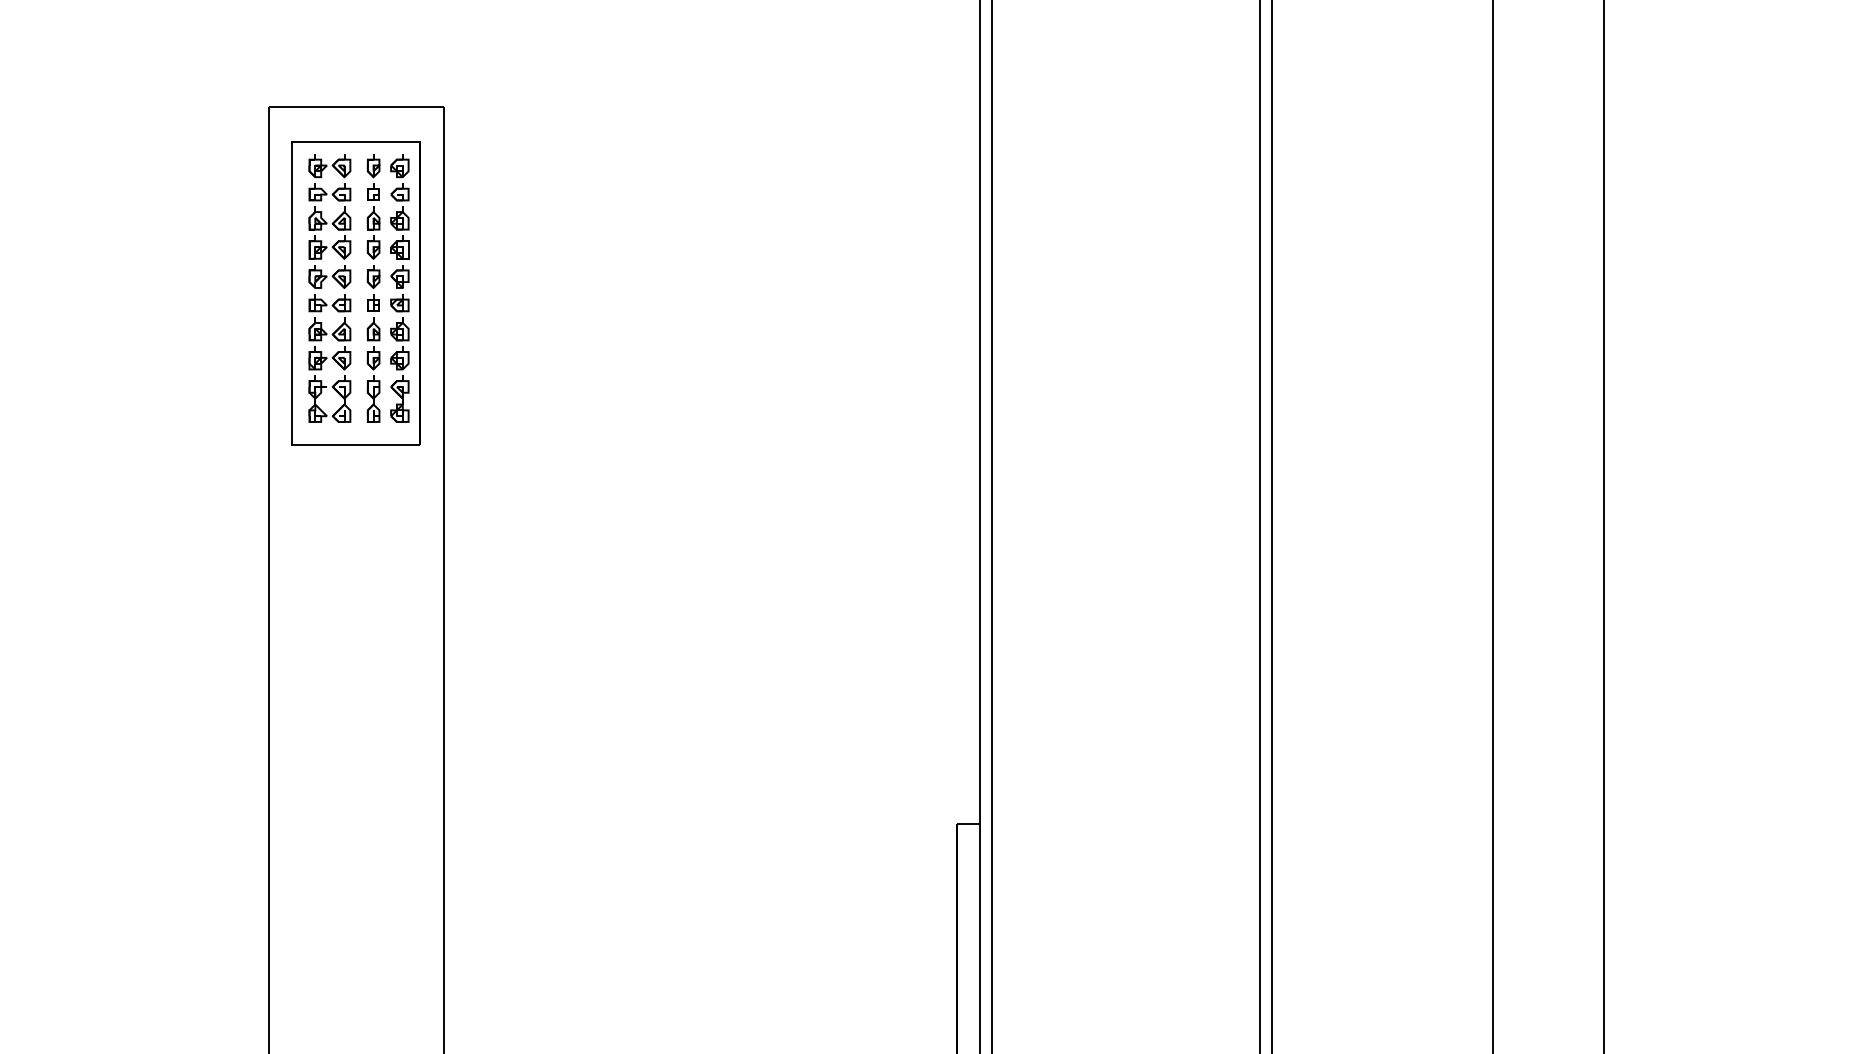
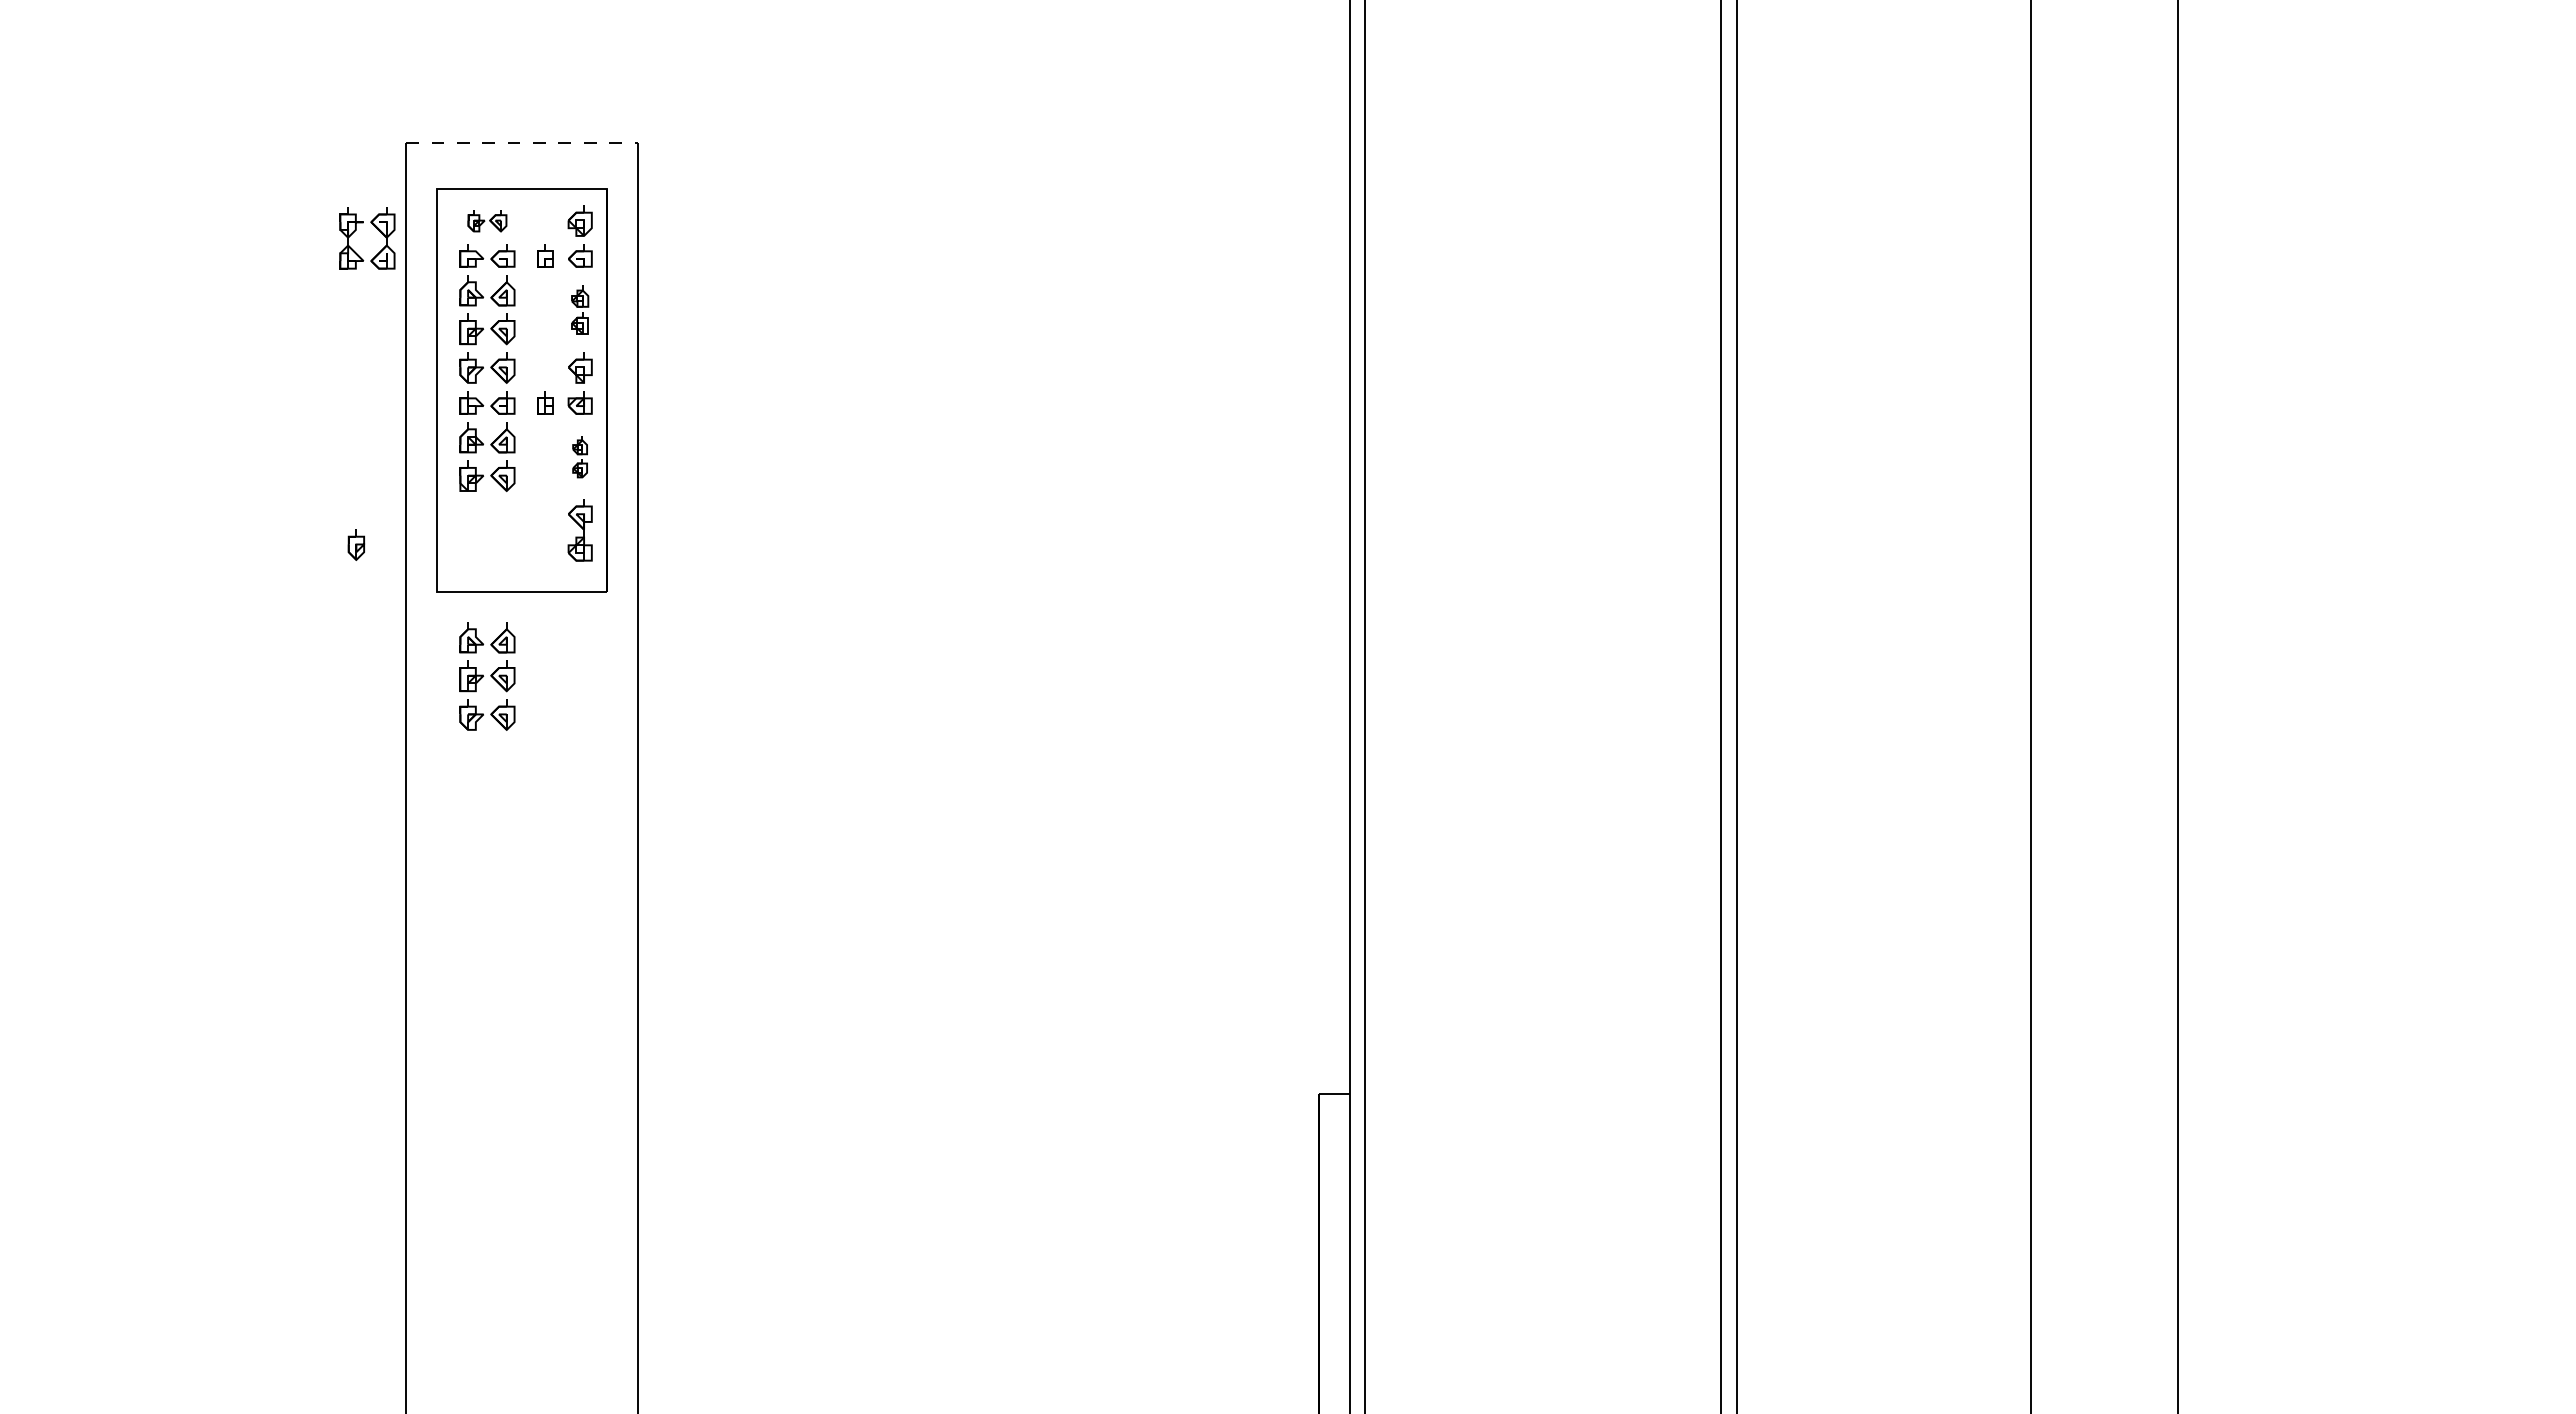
line: (356, 107) -> (522, 143), solid -> dashed
part: (329, 165) -> (487, 220), size x0.7
part: (373, 165) -> (356, 544), moved
part: (399, 232) -> (579, 309), size x0.7
part: (373, 247) -> (545, 329), removed
part: (399, 343) -> (579, 456), size x0.6
part: (372, 369) -> (544, 491), removed
part: (336, 391) -> (376, 228), moved
part: (329, 509) -> (487, 676), added

